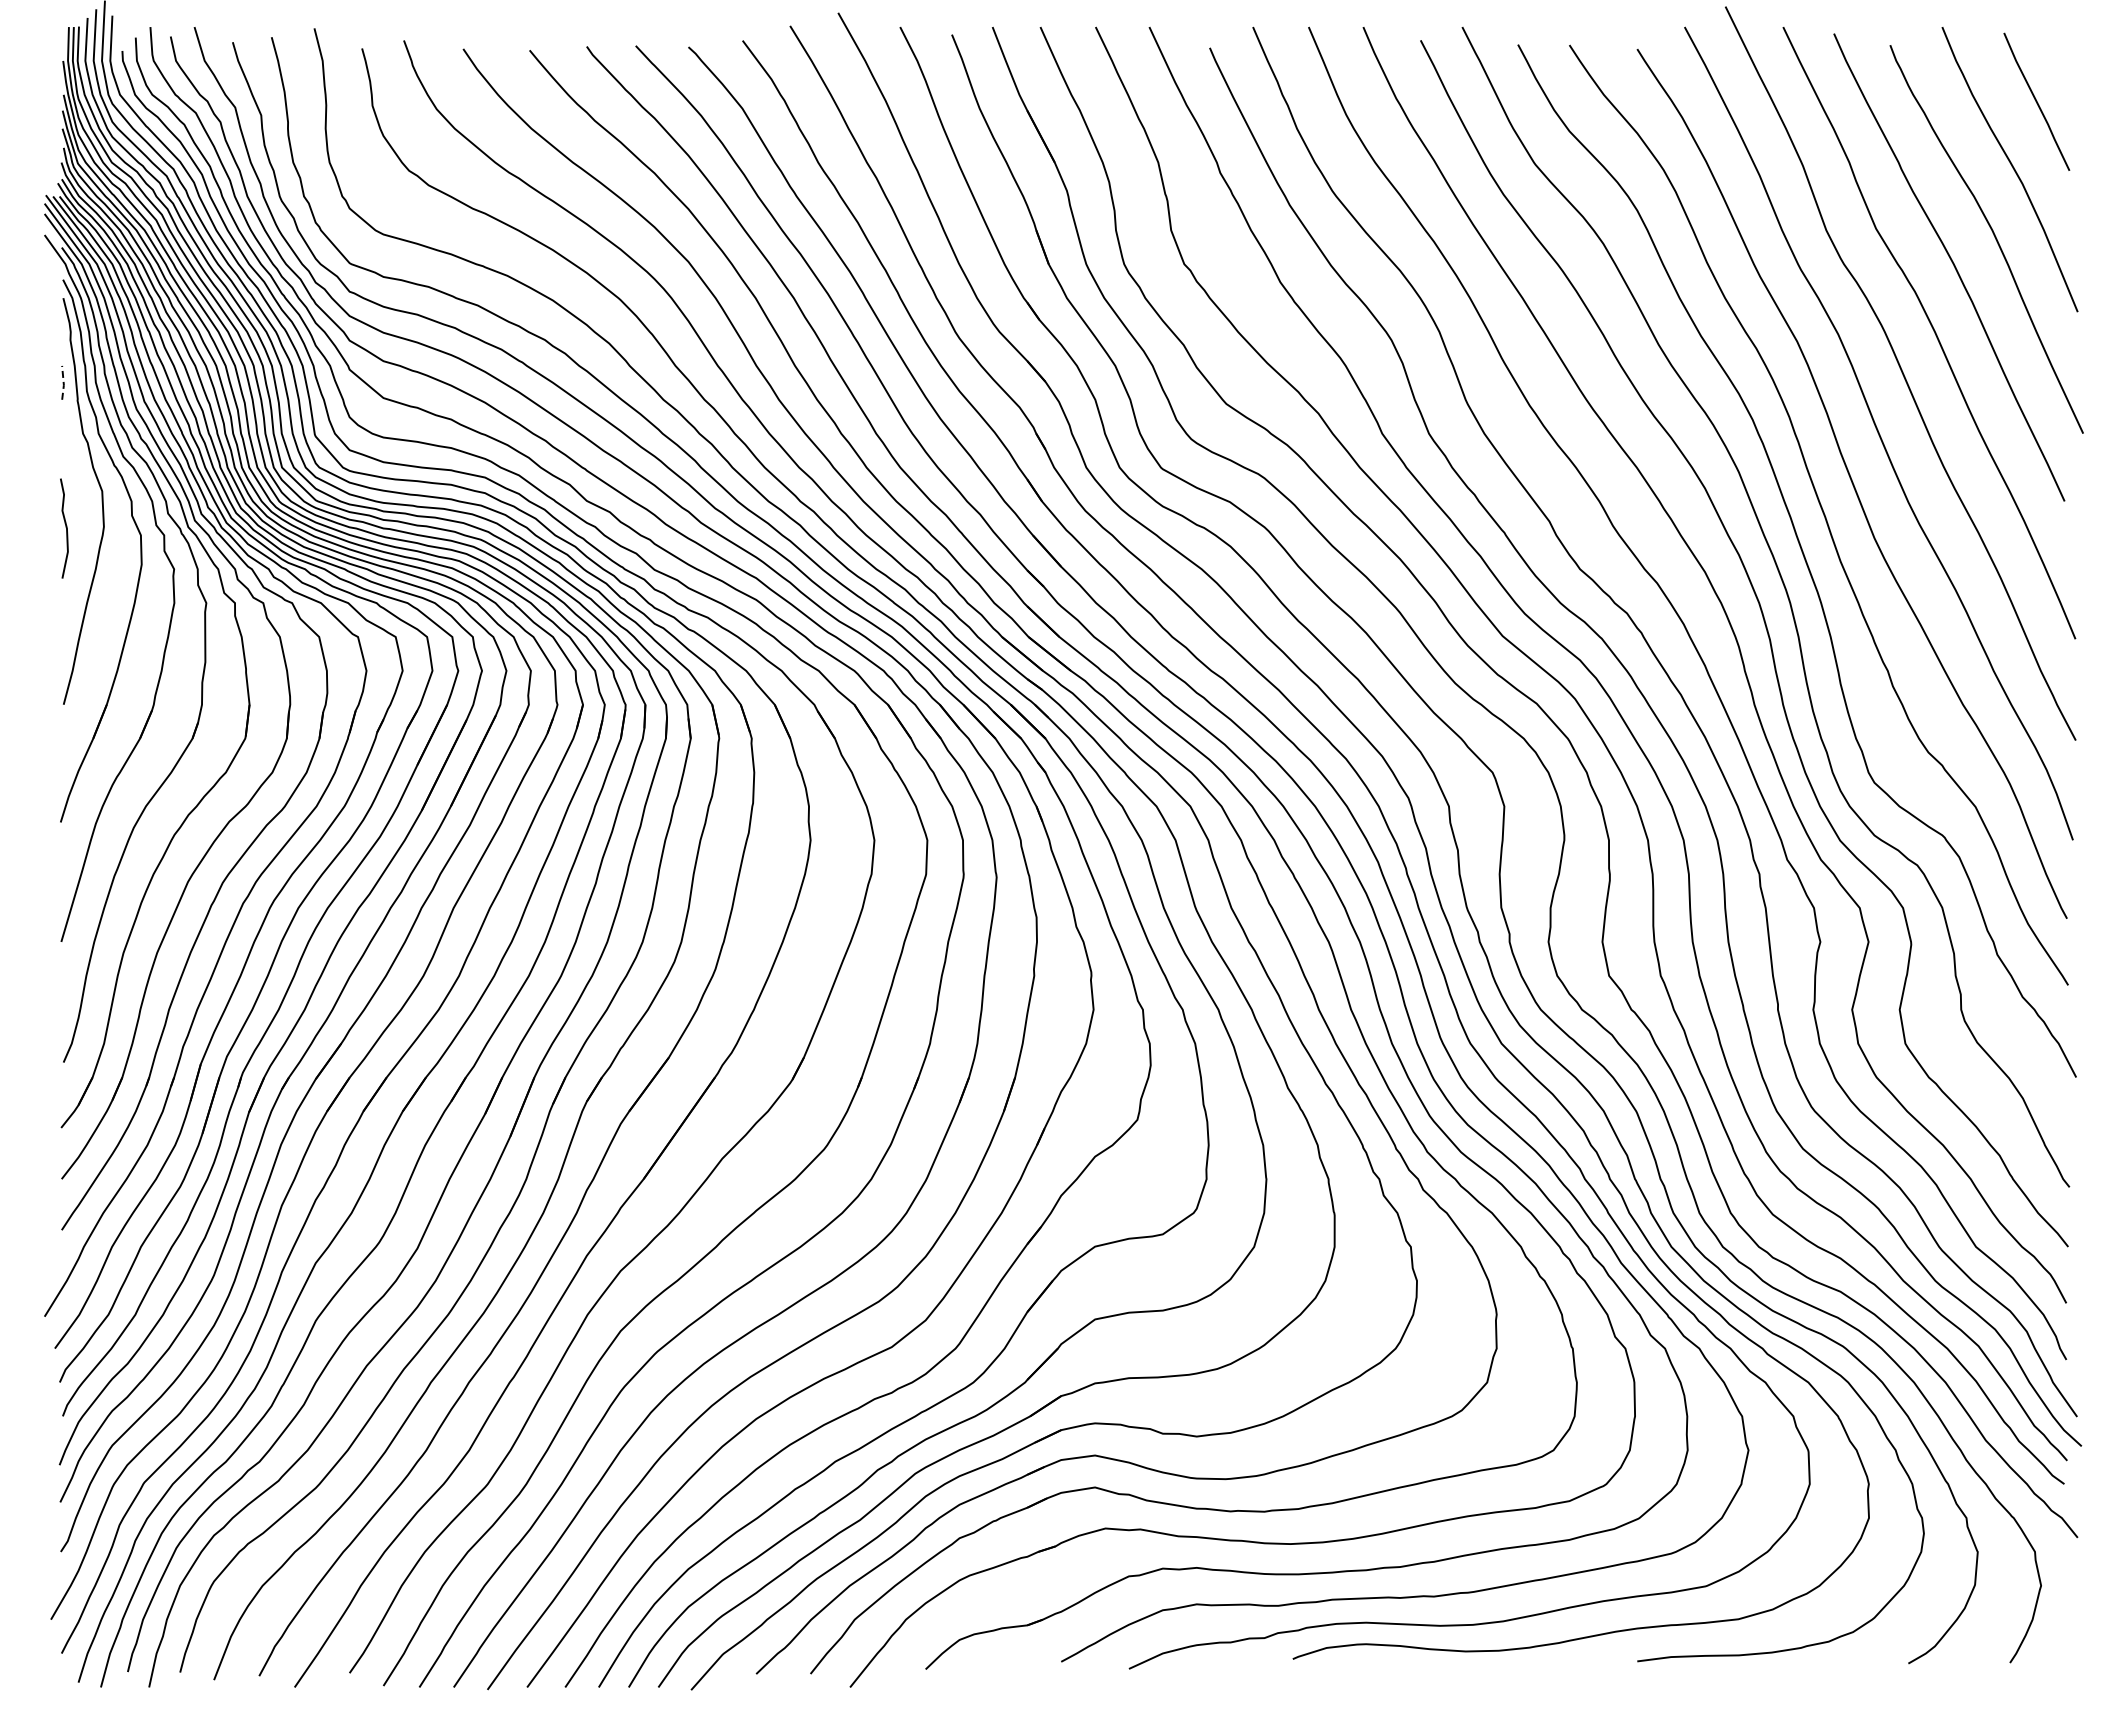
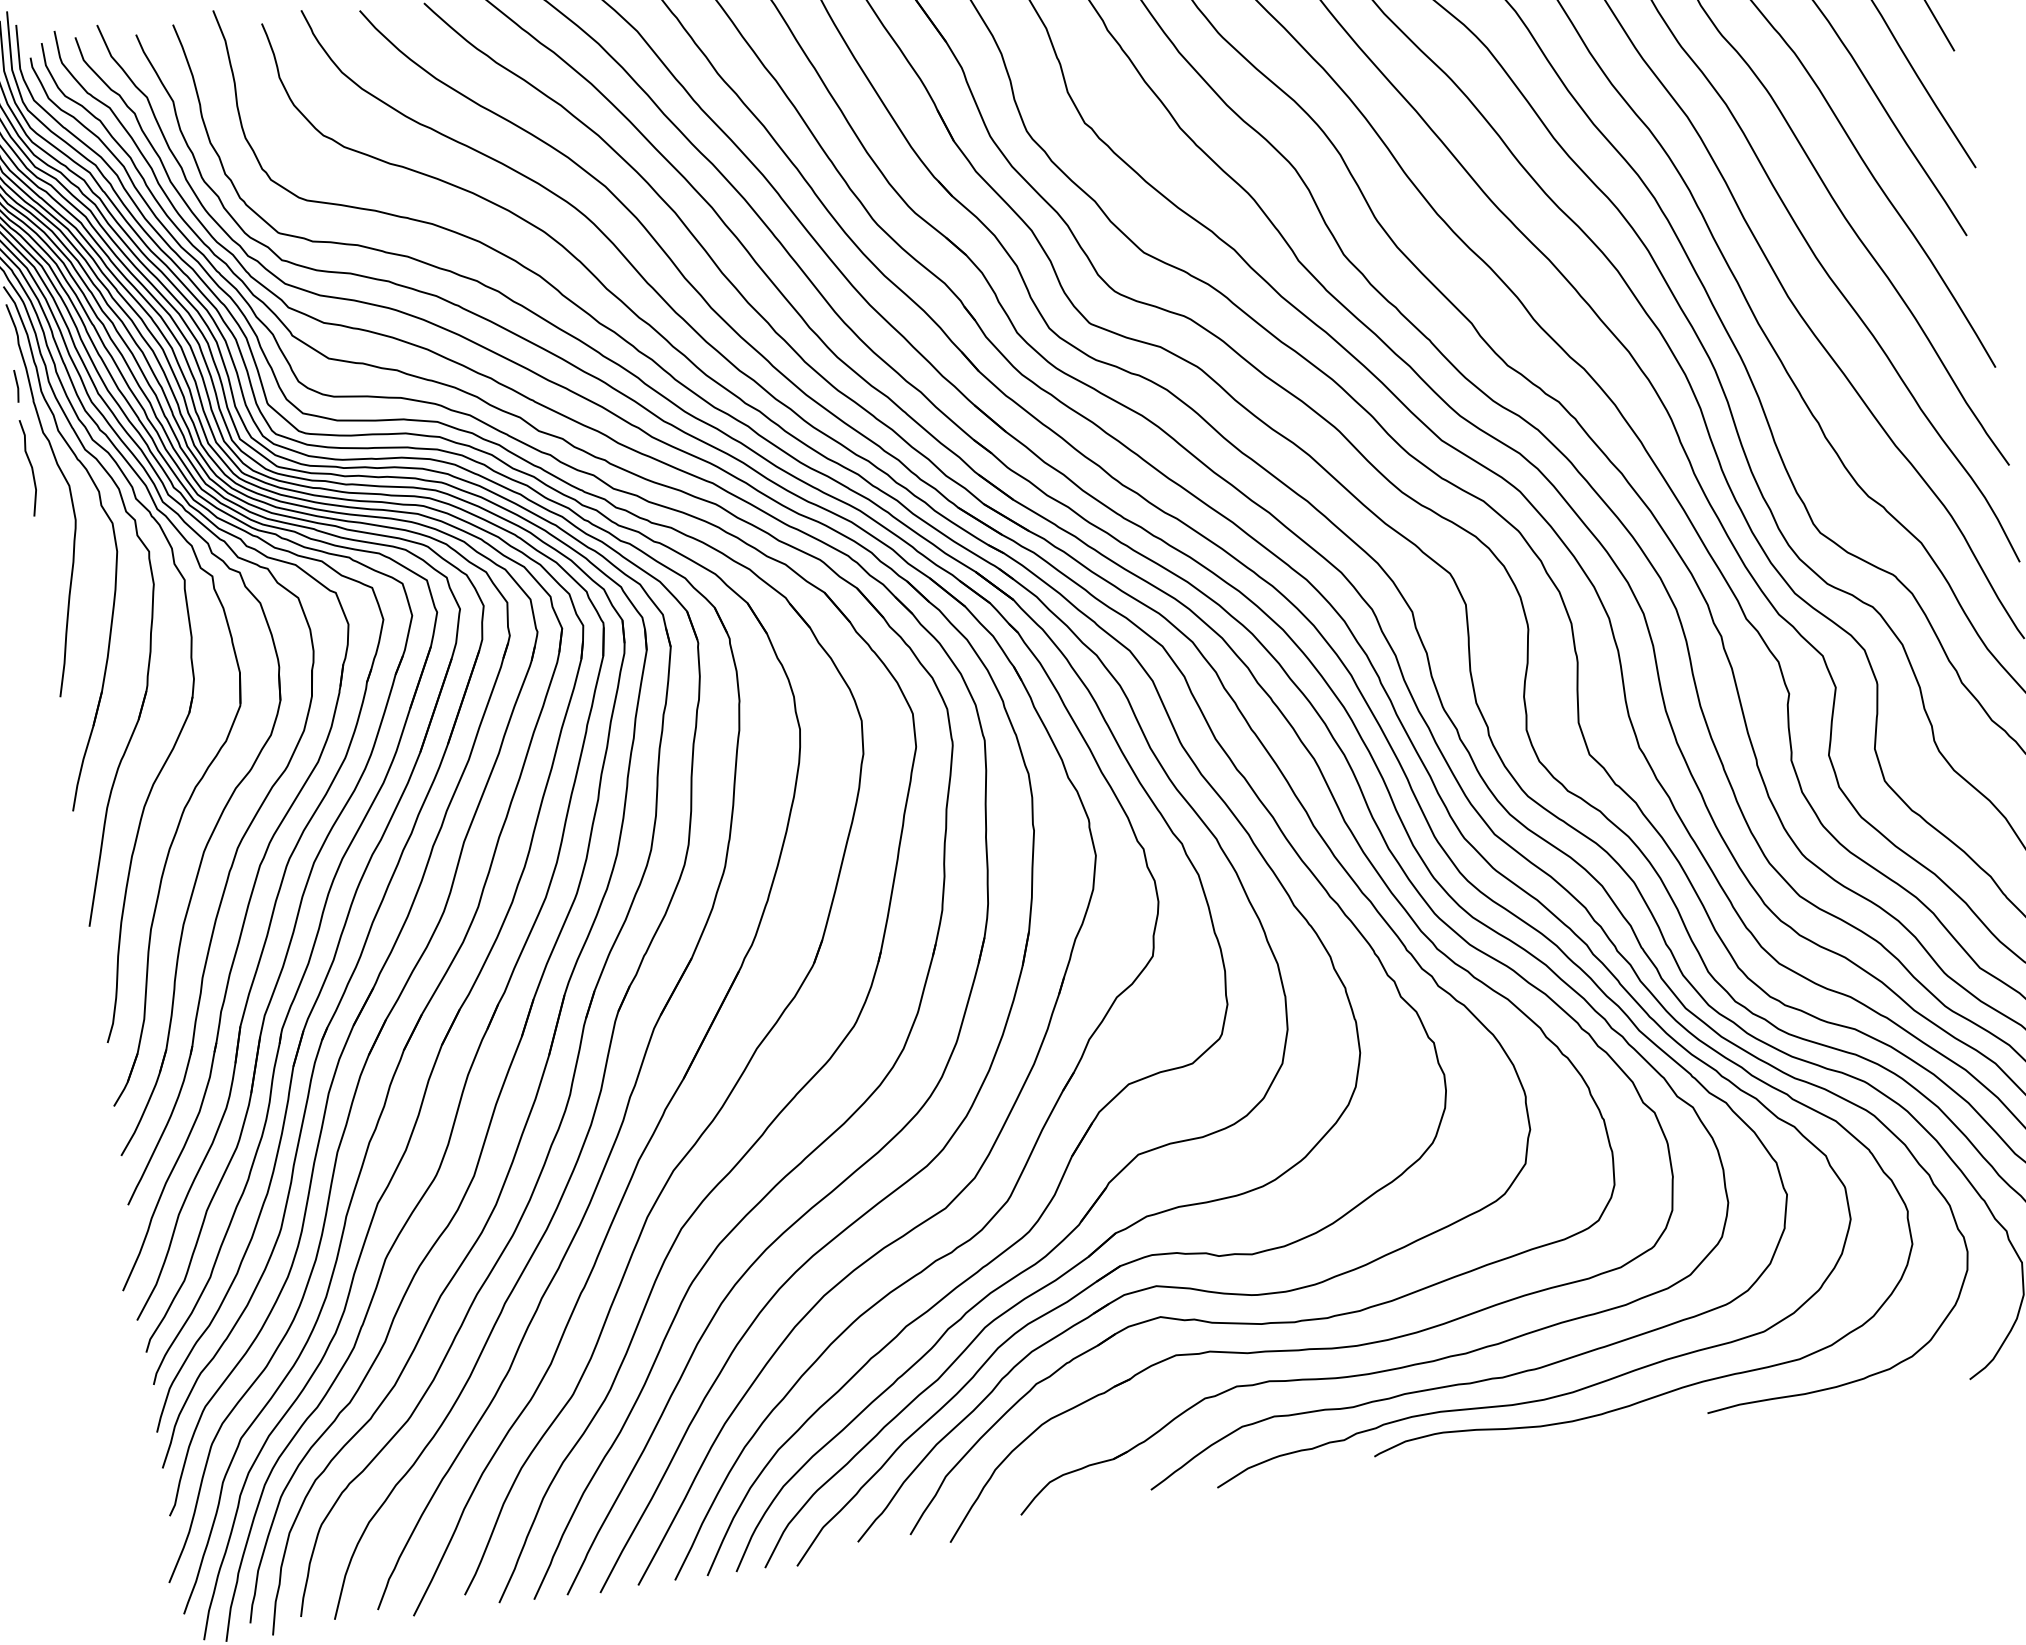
line: (63, 383) -> (17, 386), dashed -> solid
curve: (65, 527) -> (30, 466), moved

